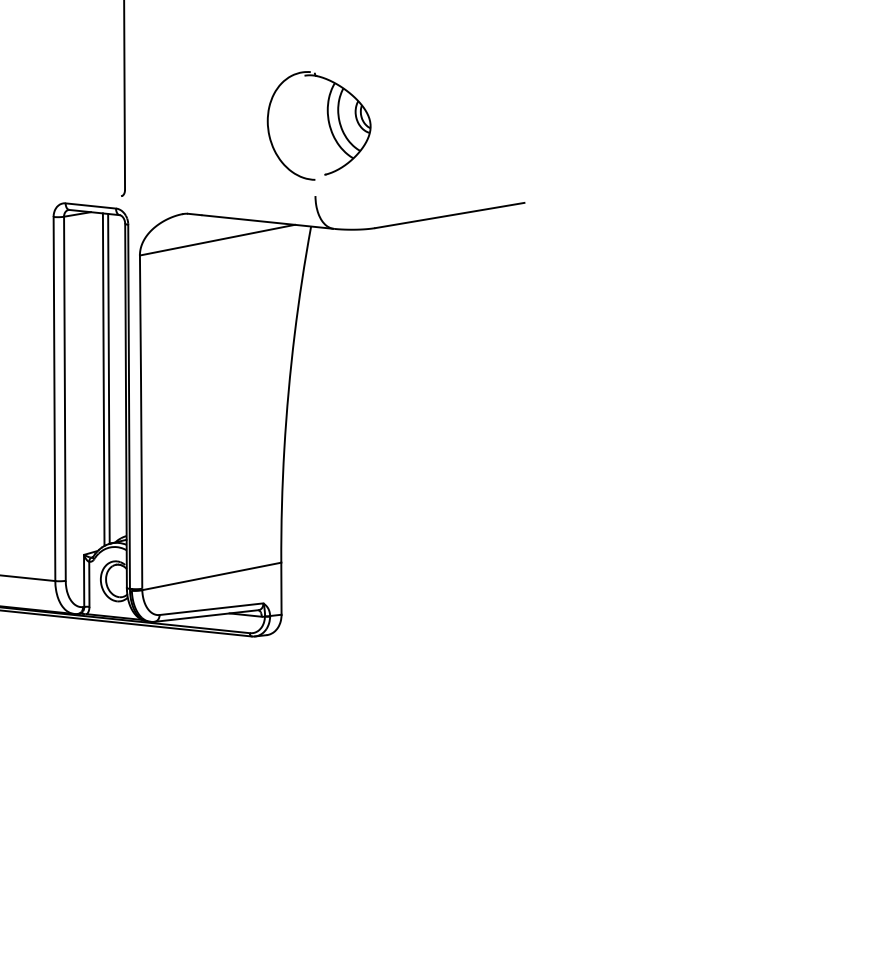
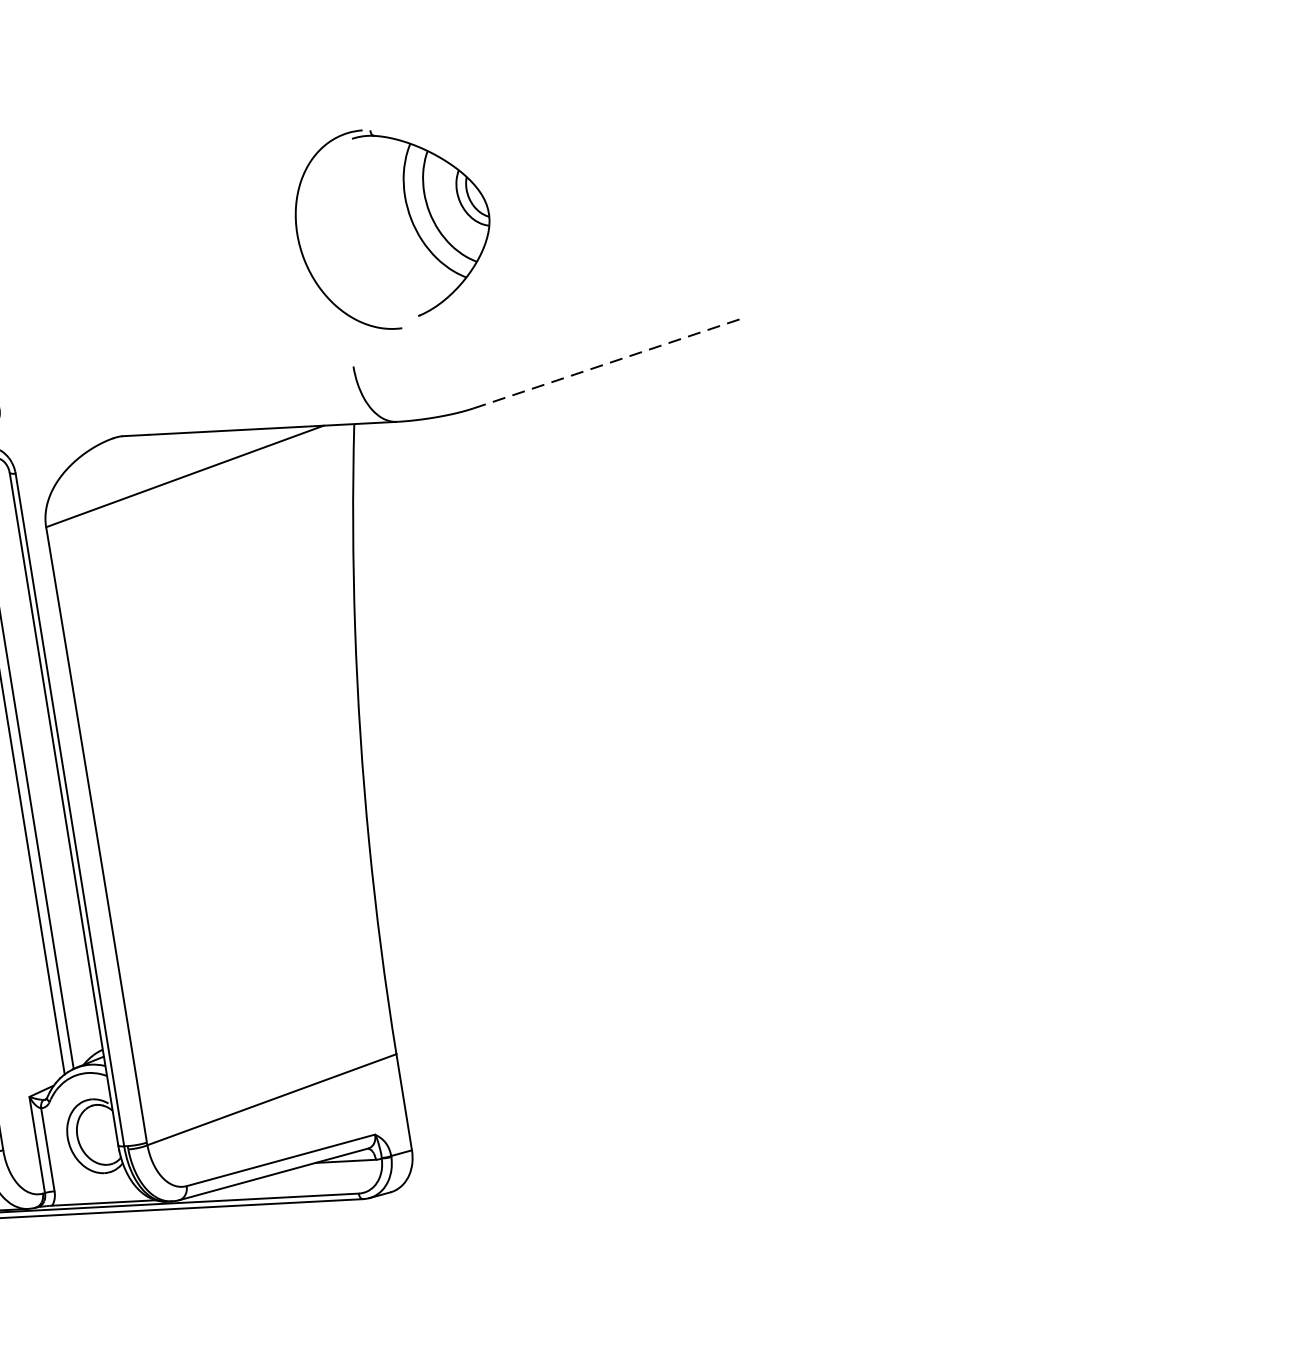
part: (328, 125) -> (410, 223), moved
line: (449, 215) -> (606, 363), solid -> dashed

